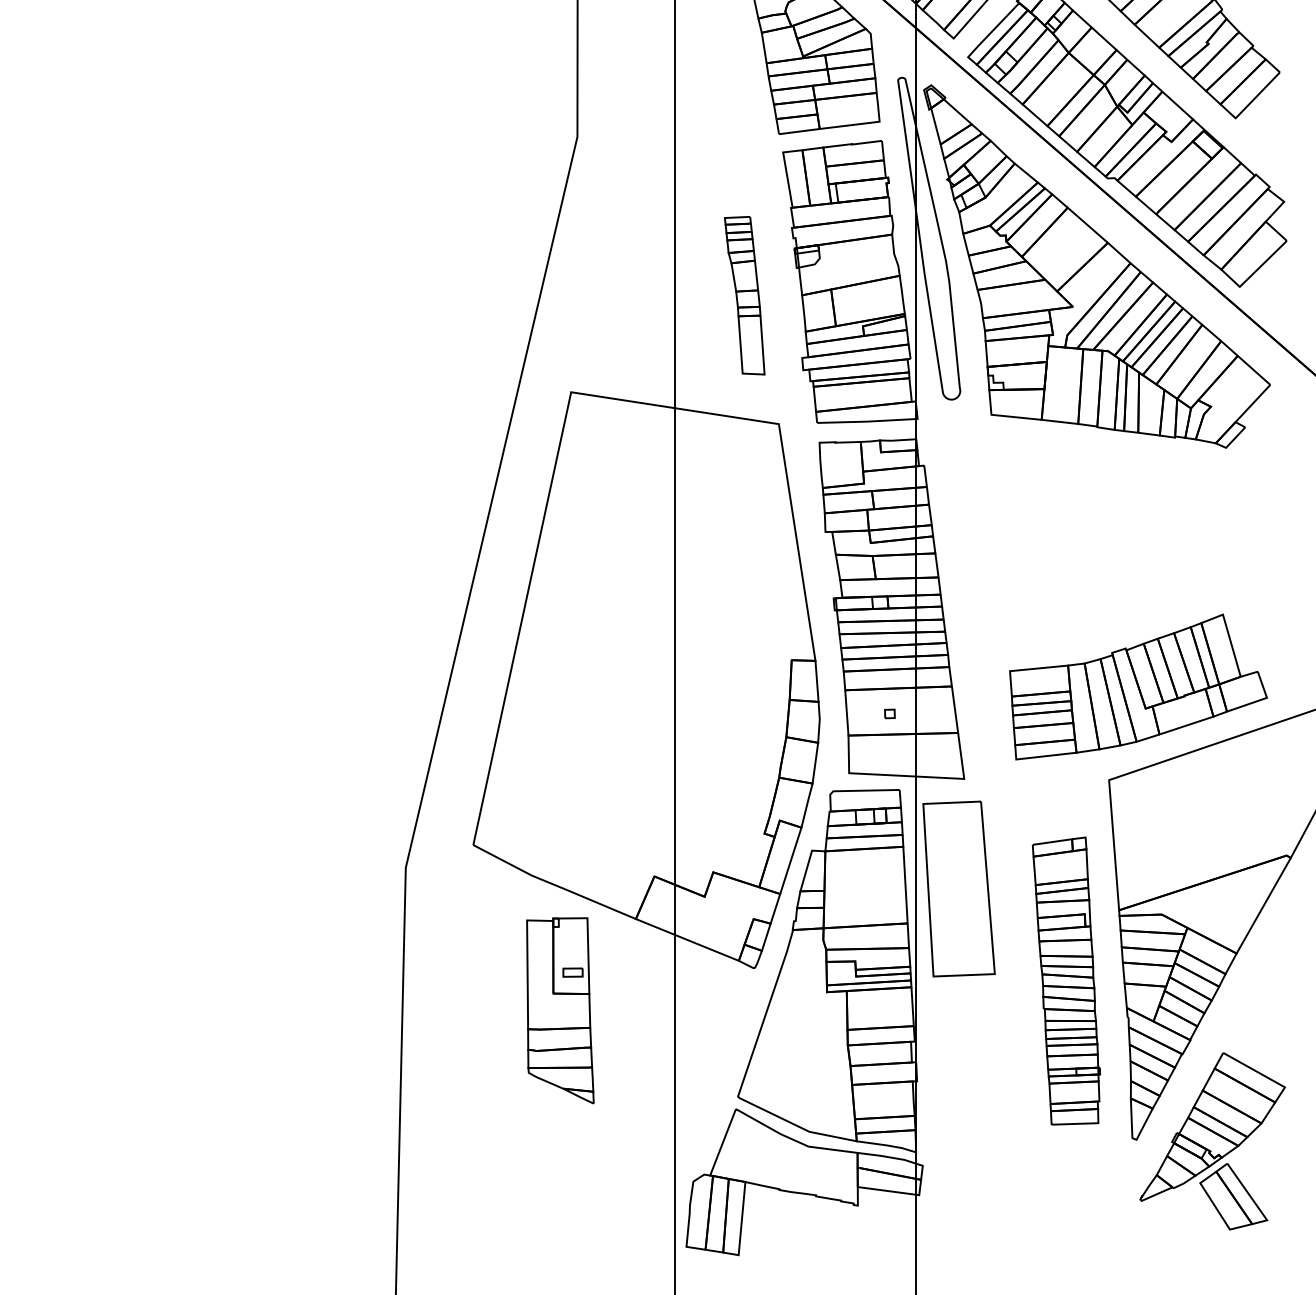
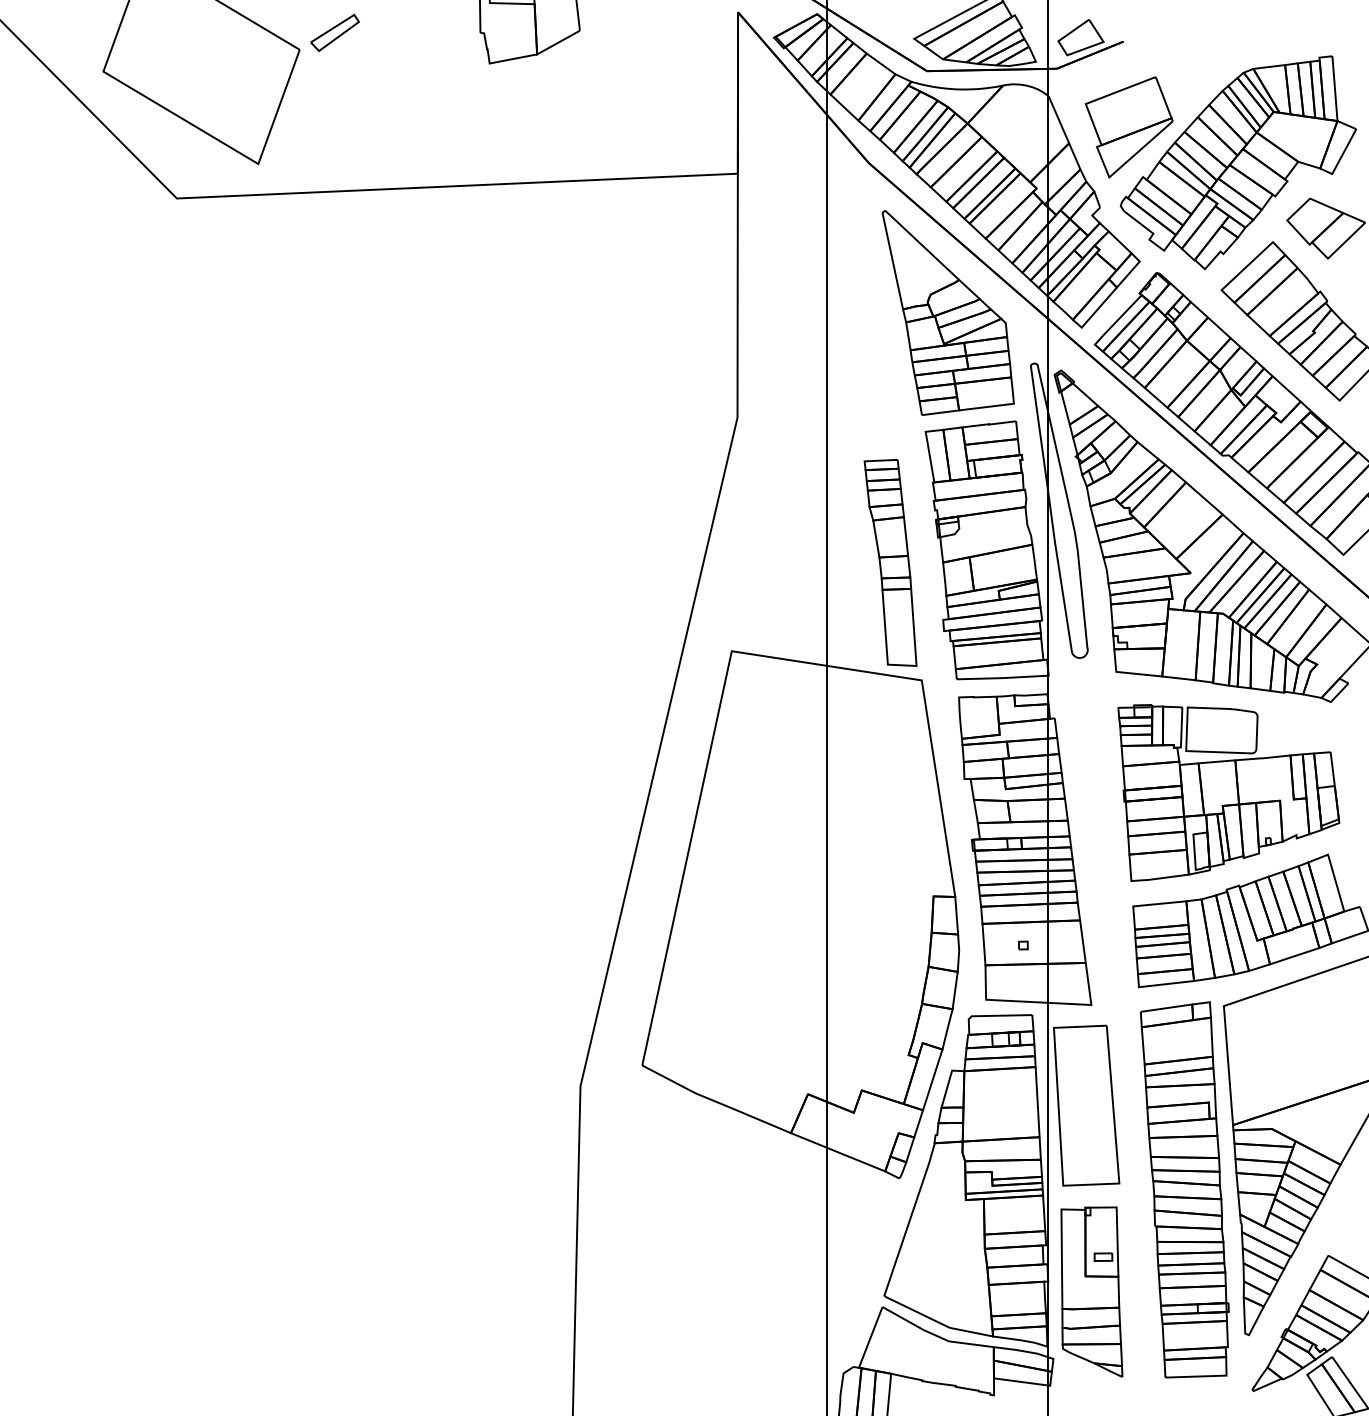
part: (744, 295) -> (890, 562), size x1.43
part: (1114, 546) -> (1228, 792), added
part: (1066, 980) -> (1184, 1189), size x1.43
part: (559, 1010) -> (1091, 1291), moved

